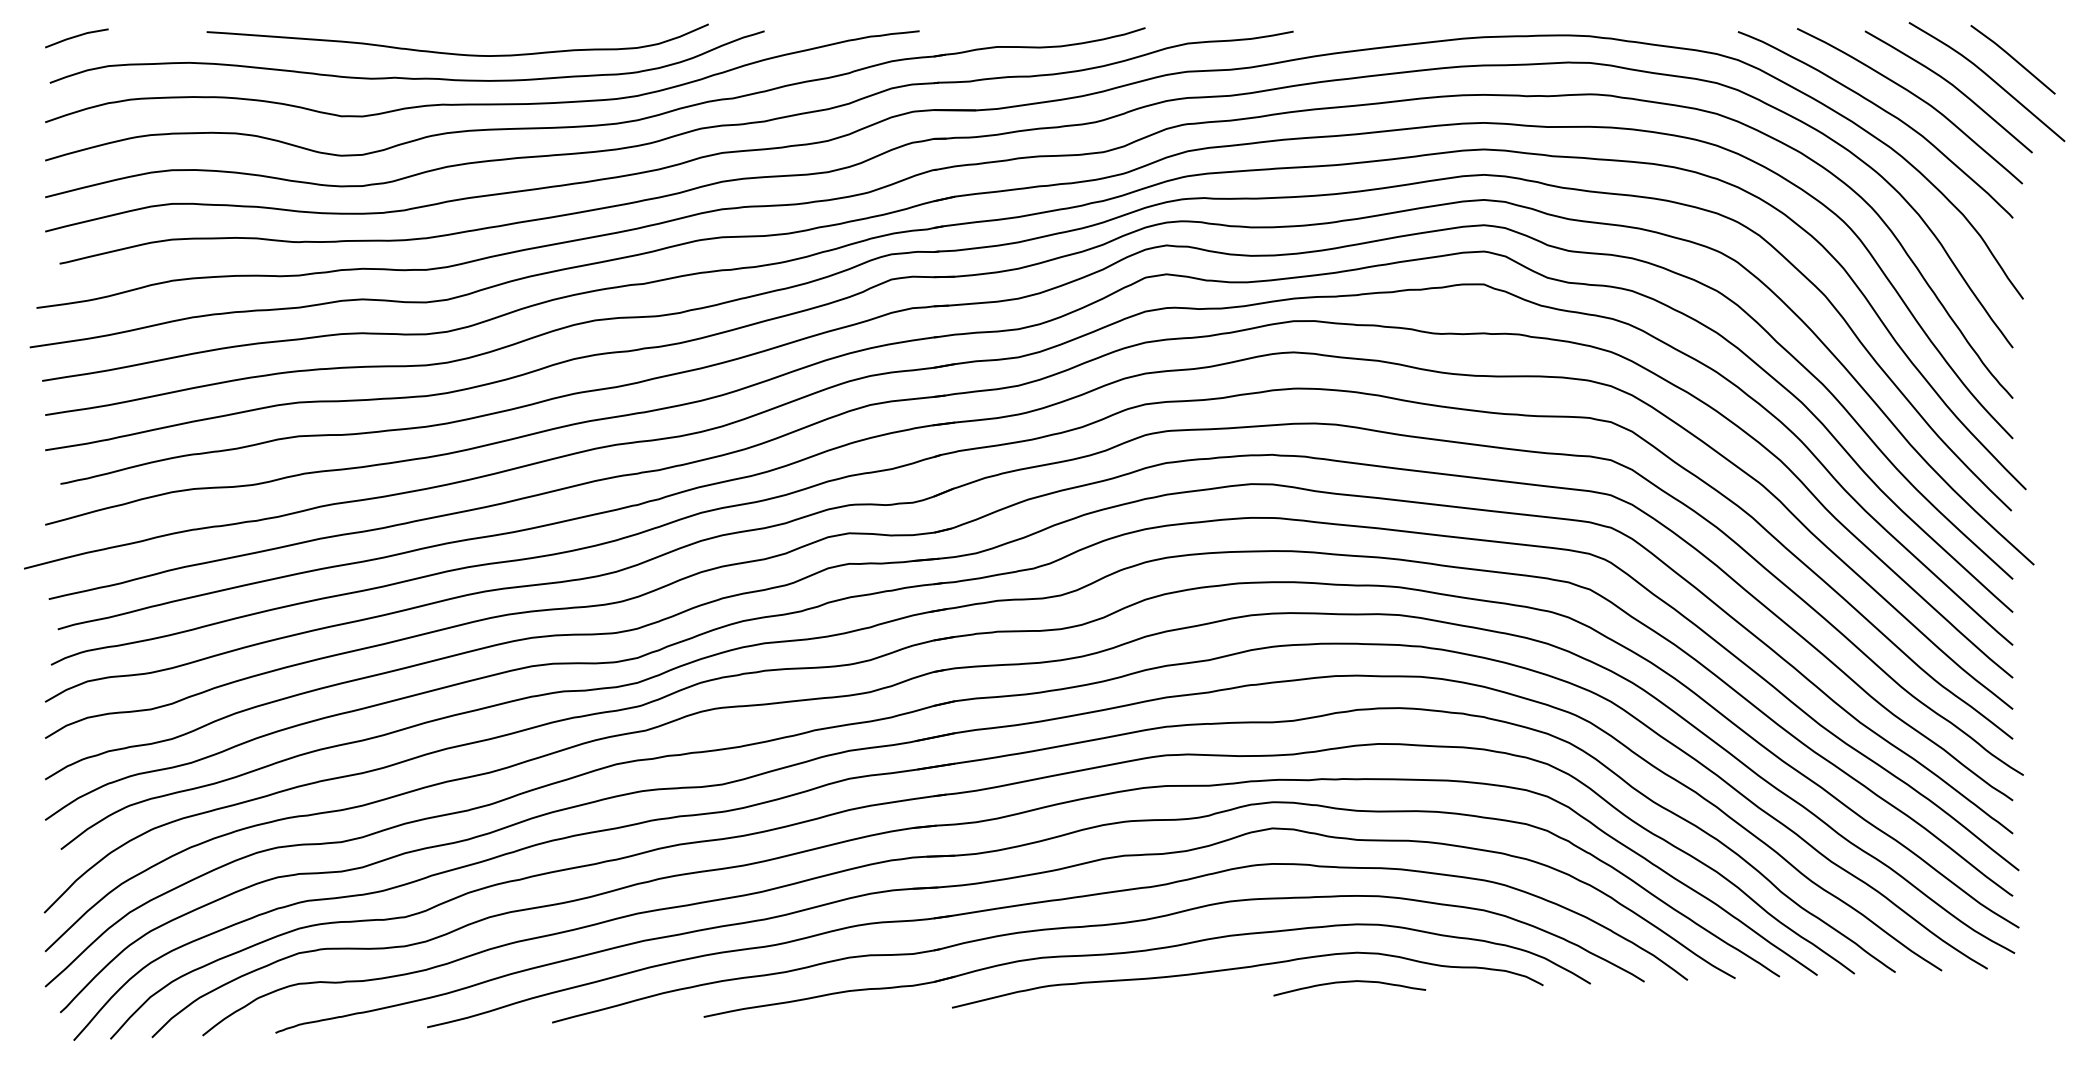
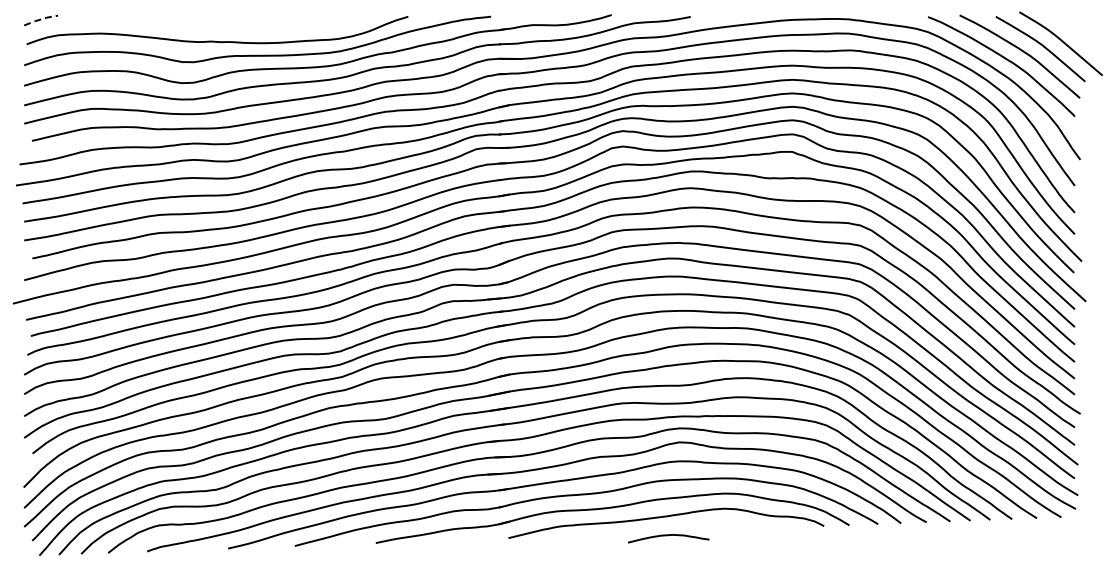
line: (77, 36) -> (41, 19), solid -> dashed
curve: (457, 53) -> (244, 28), removed
line: (2012, 58) -> (1074, 31), removed
curve: (1349, 984) -> (668, 536), moved

